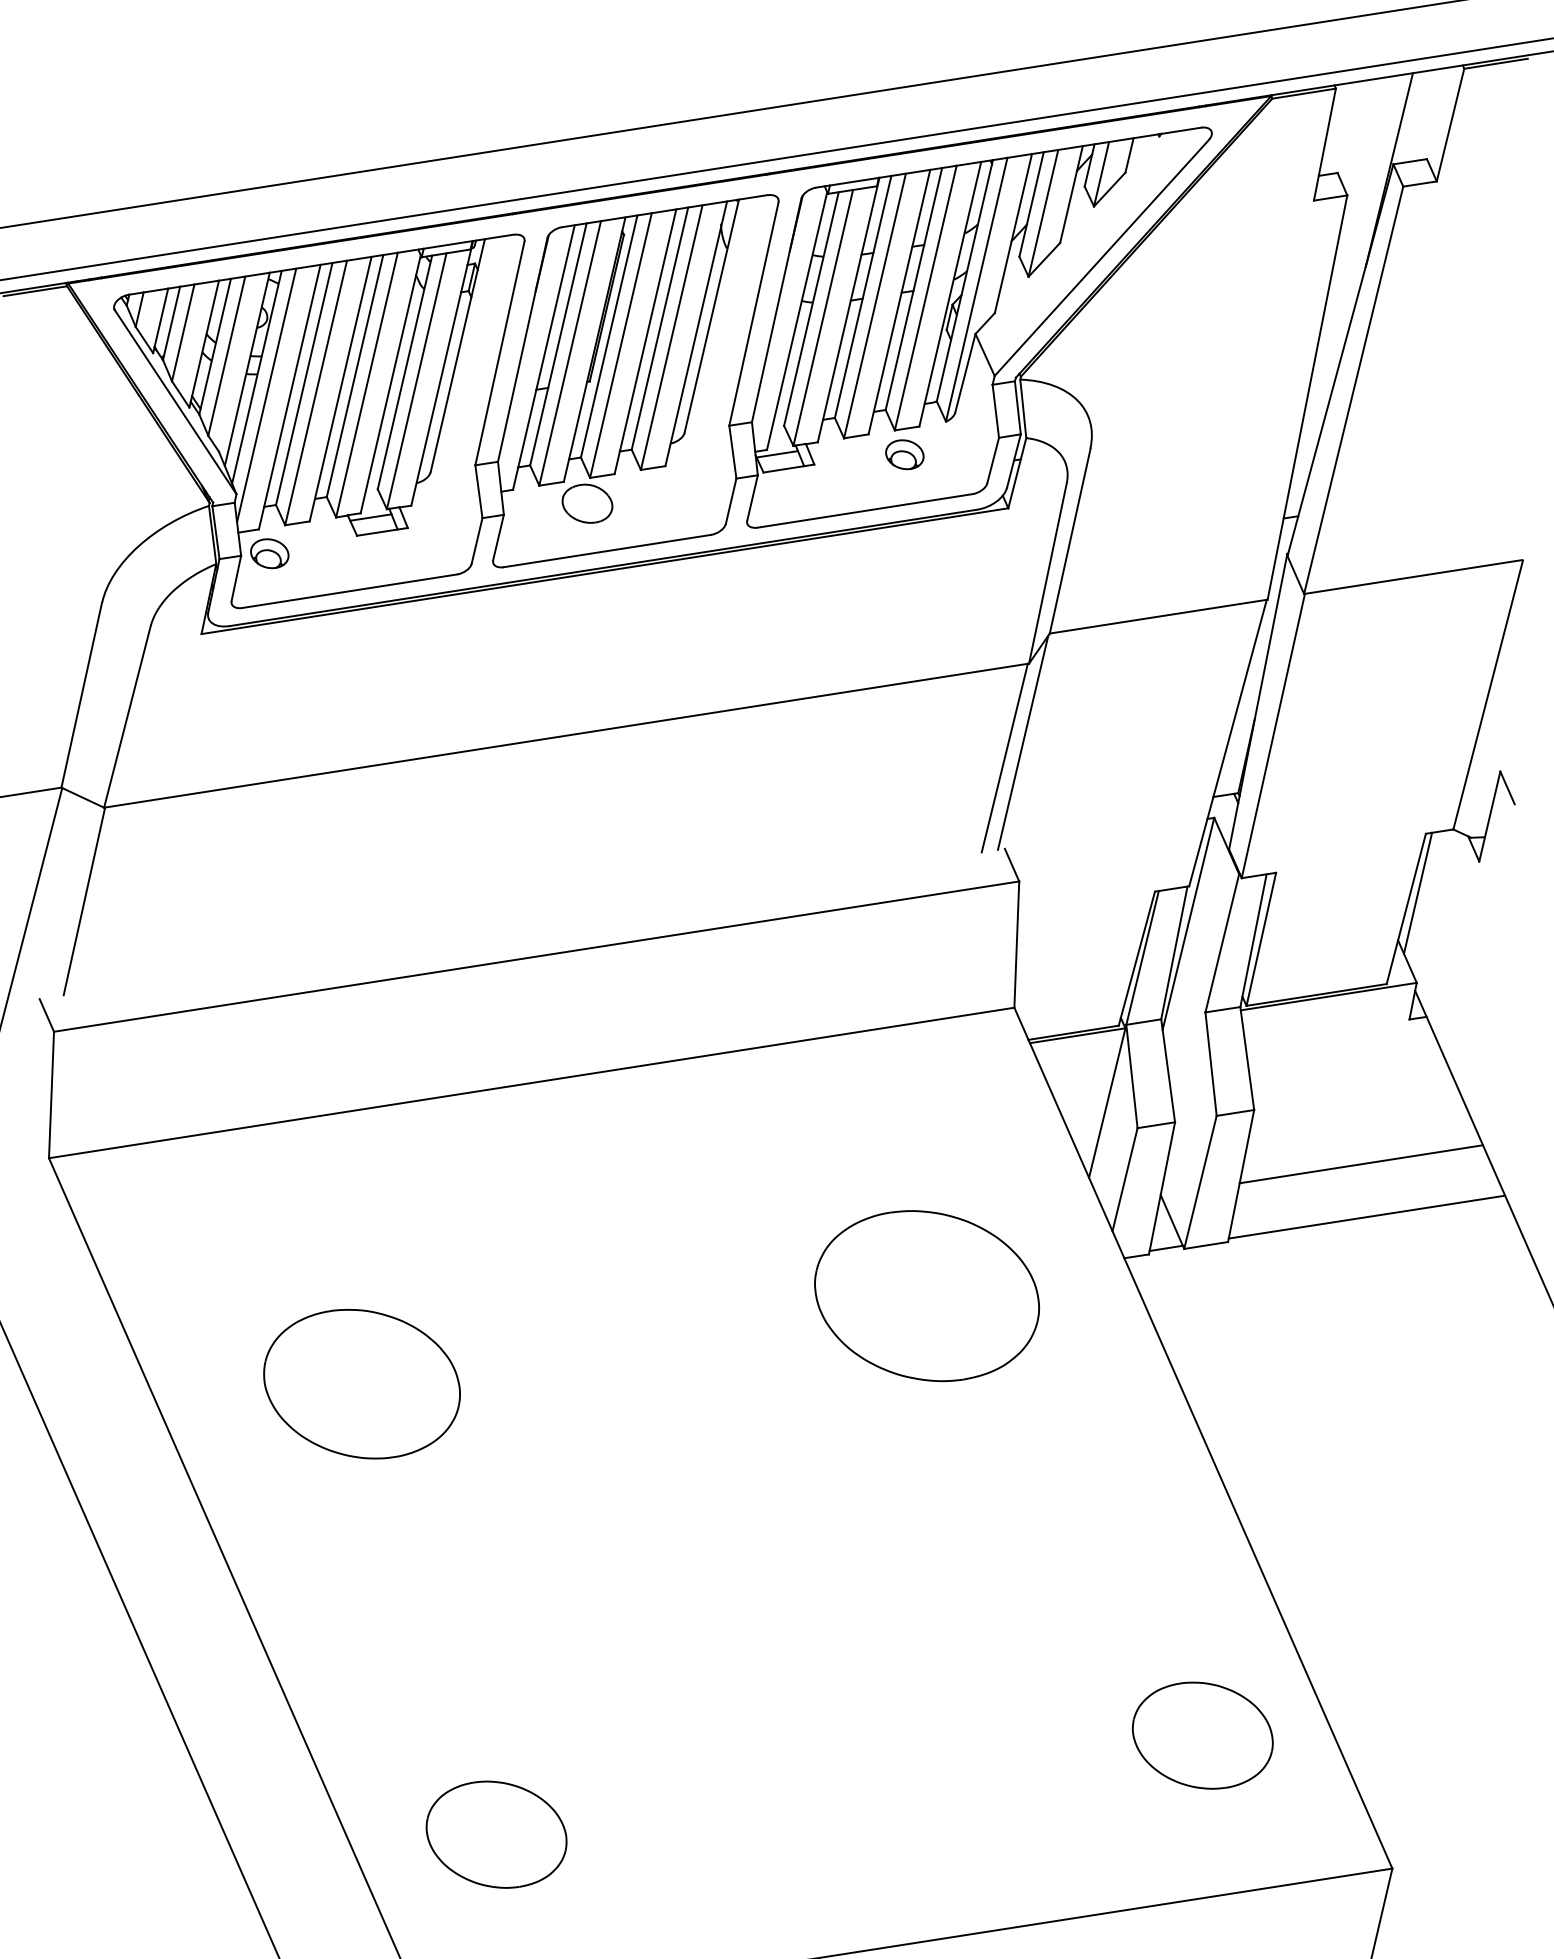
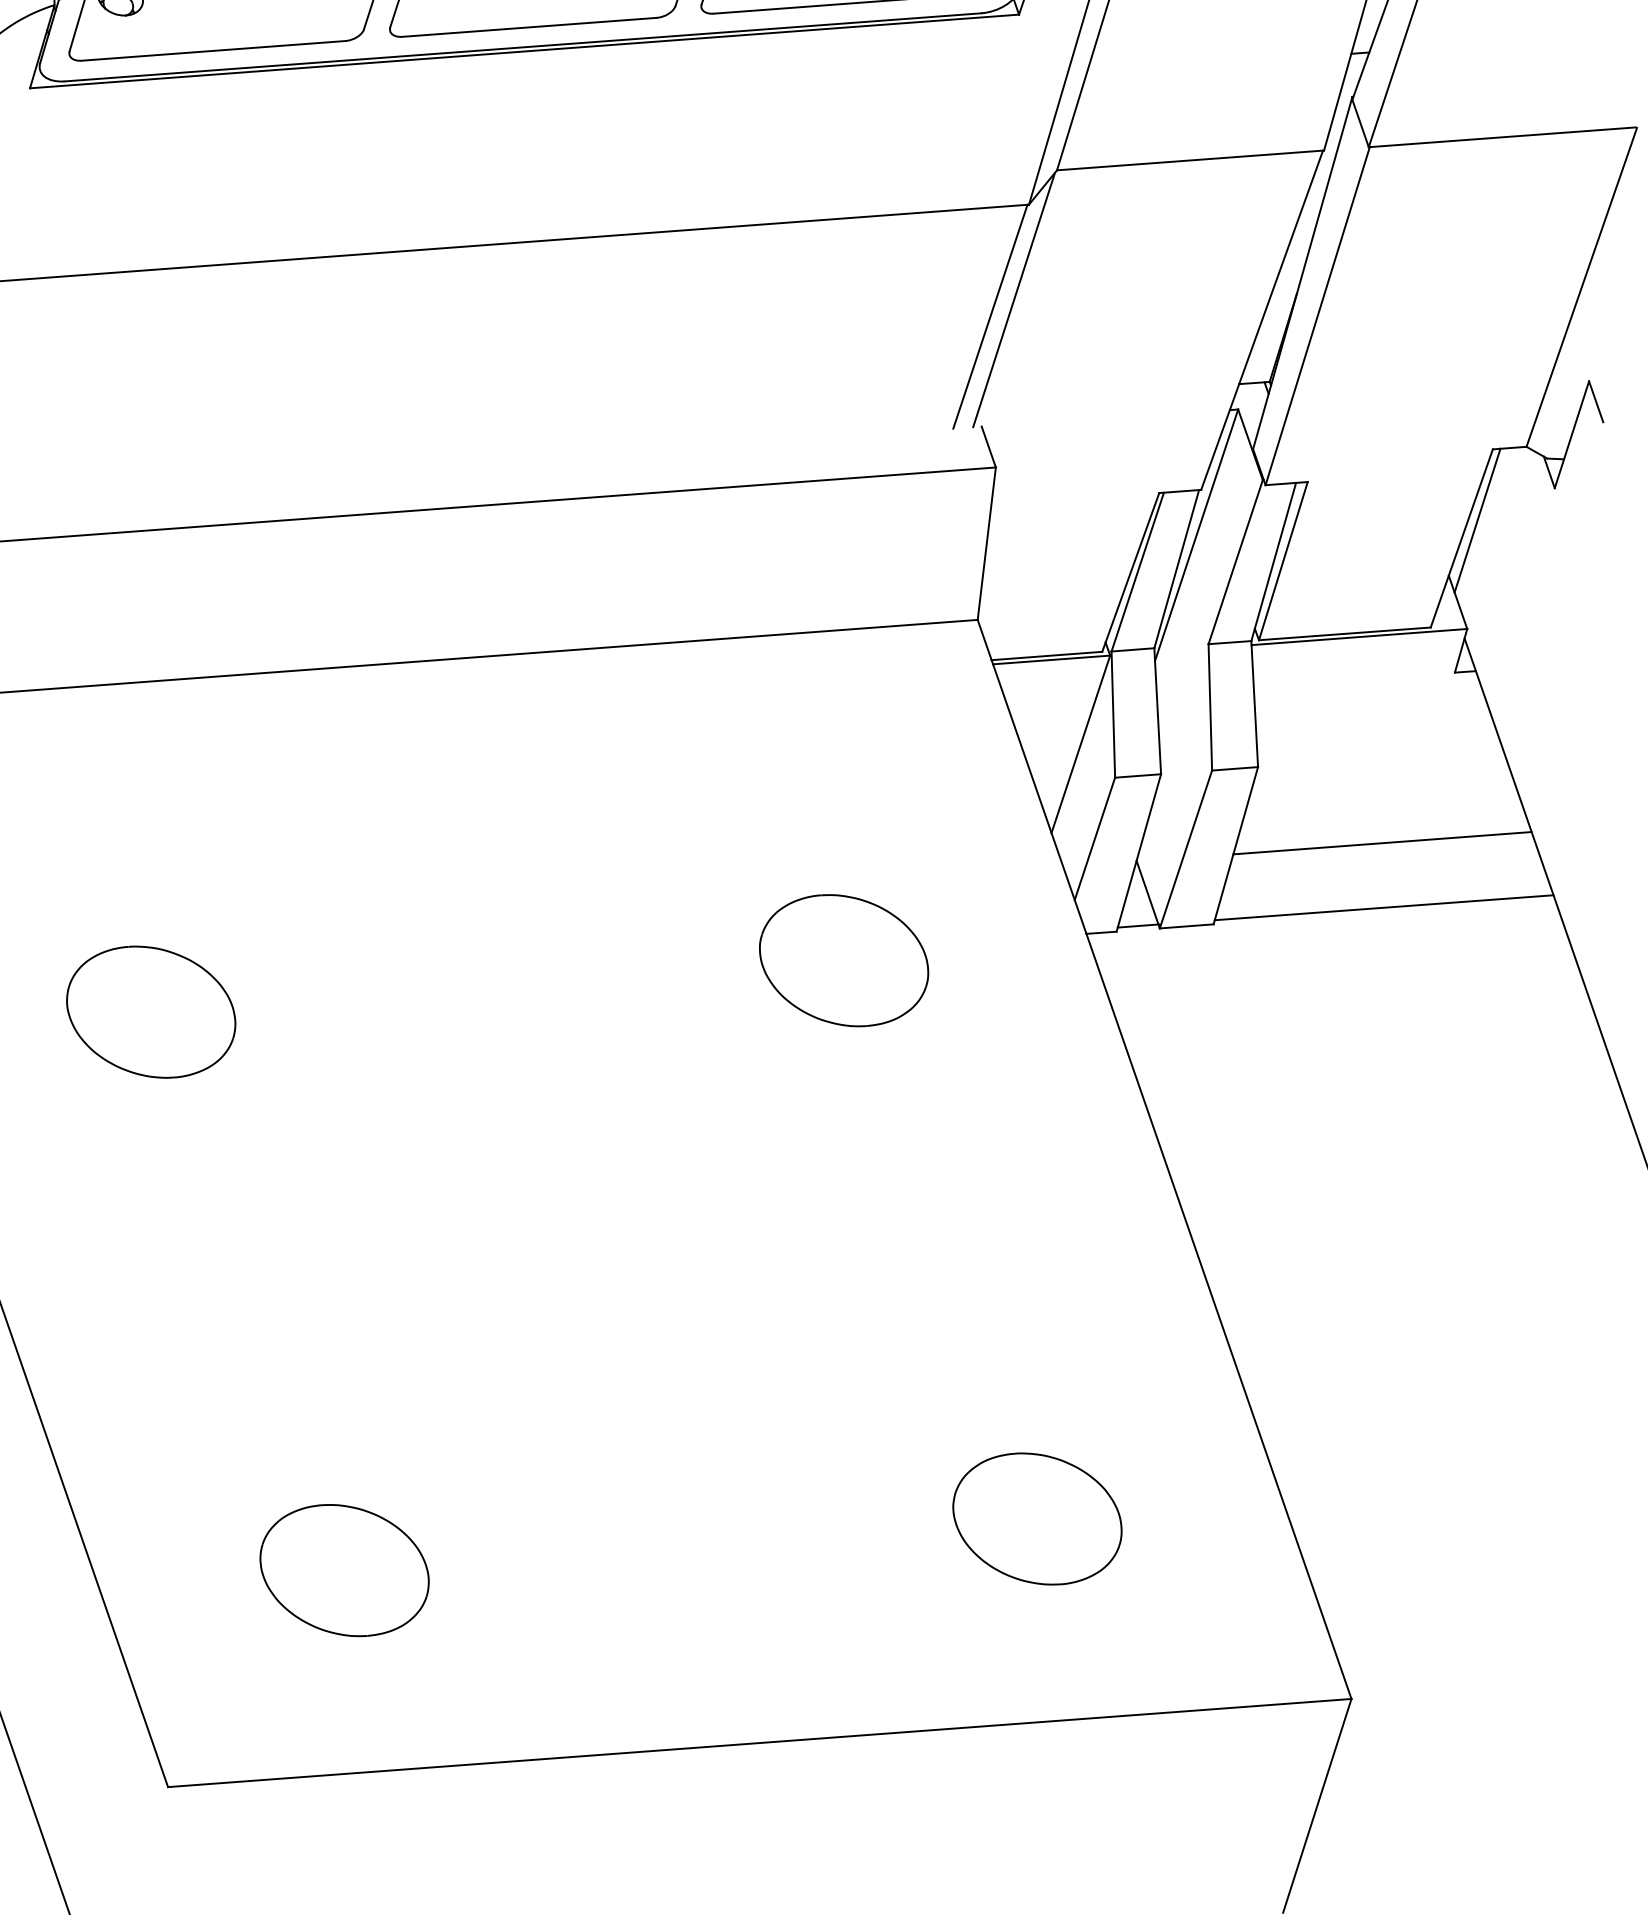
part: (927, 1296) -> (844, 961), size x0.62
part: (361, 1384) -> (150, 1012), size x0.71
part: (1202, 1735) -> (1037, 1518), moved
part: (496, 1834) -> (344, 1570), moved

